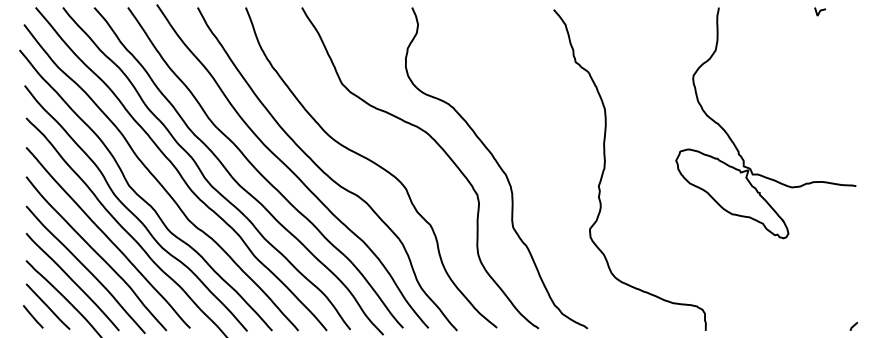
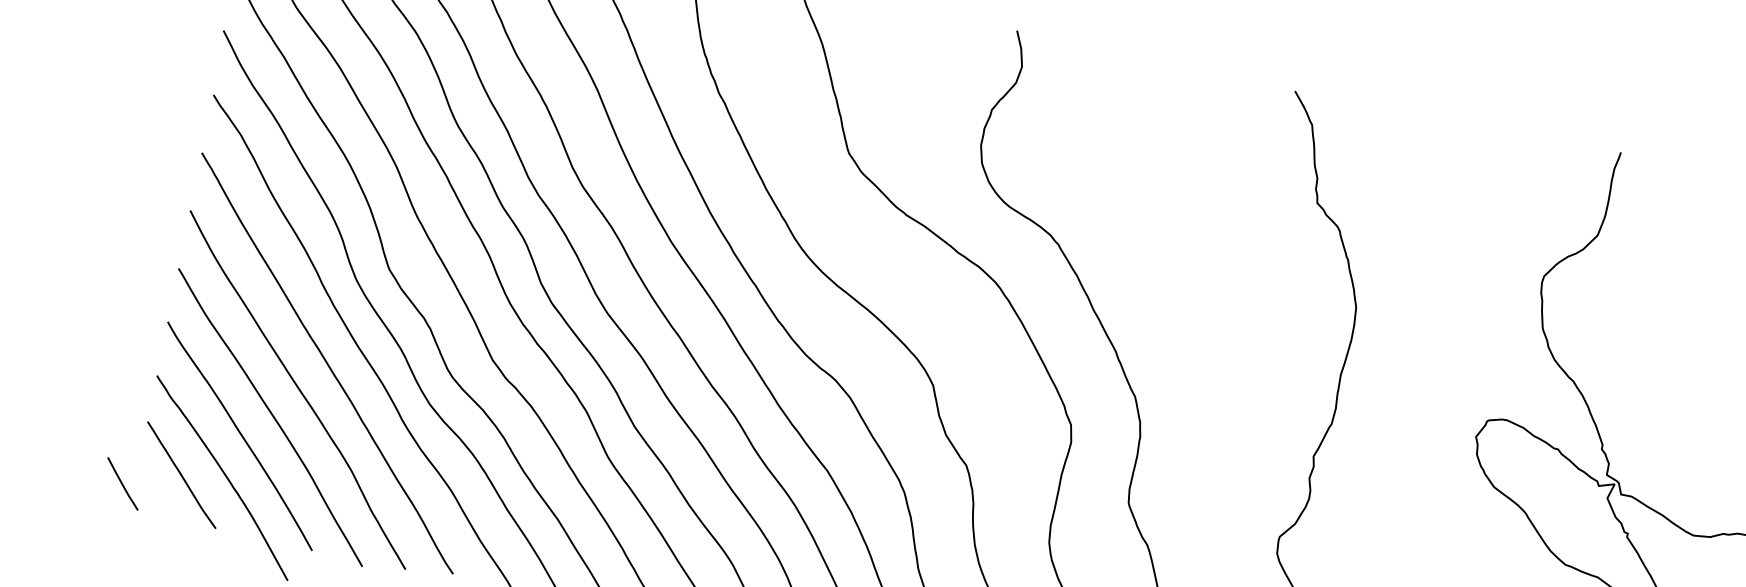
line: (33, 316) -> (123, 483), moved

